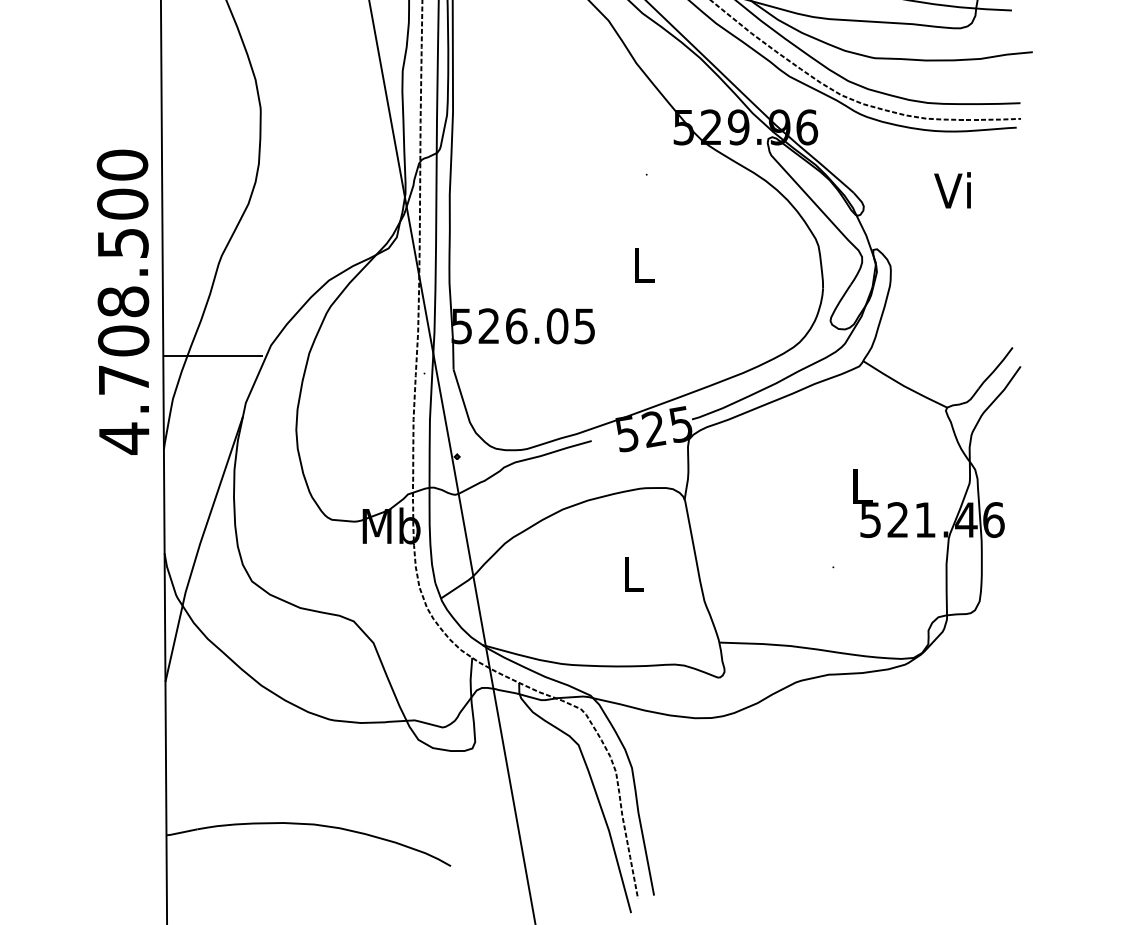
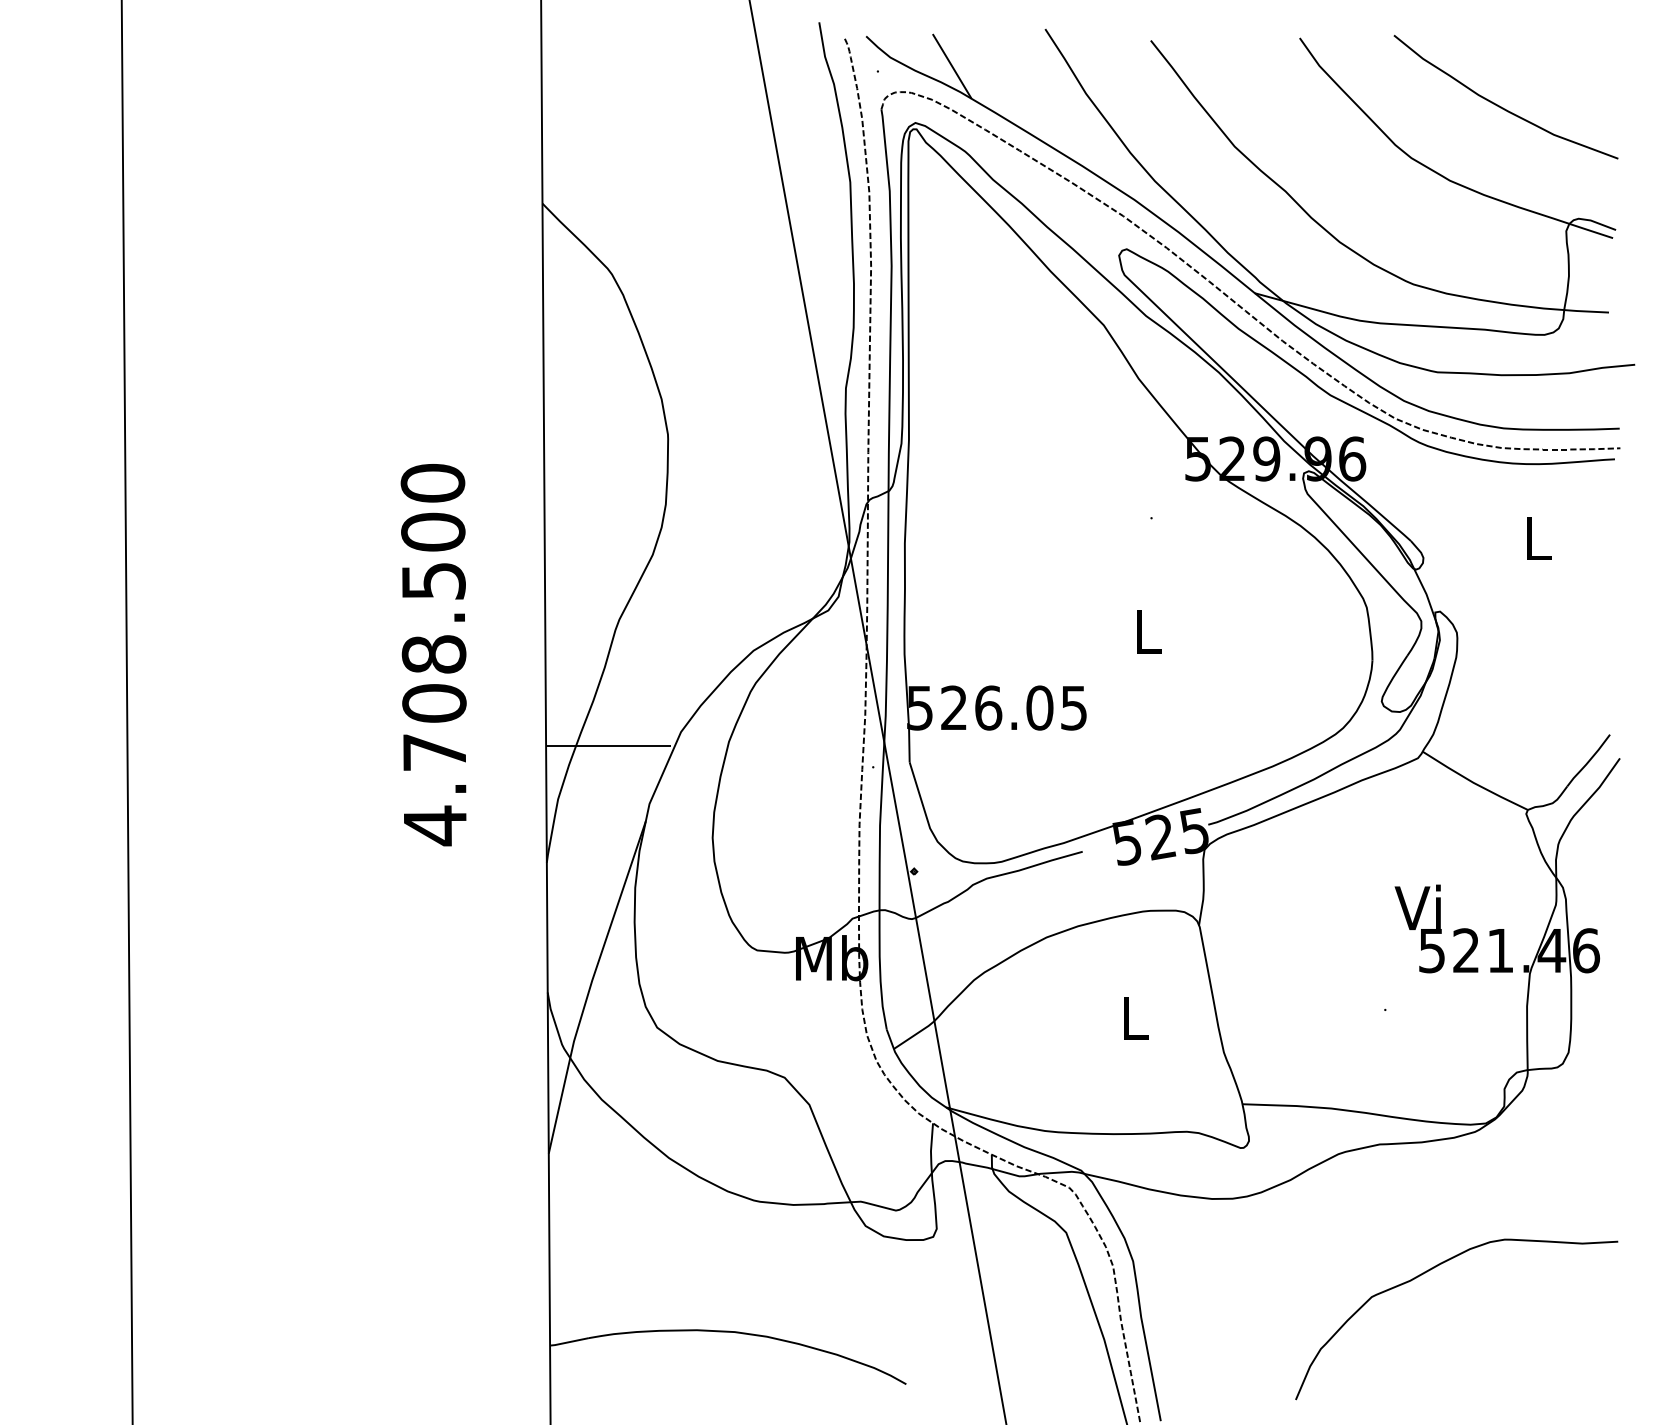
text: (952, 190) -> (1534, 537), Vi -> L
text: (122, 302) -> (433, 655), moved
text: (859, 485) -> (1417, 907), L -> Vi
curve: (868, 776) -> (1429, 1271), added

